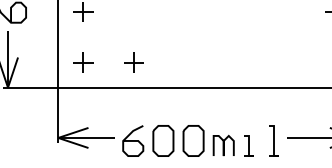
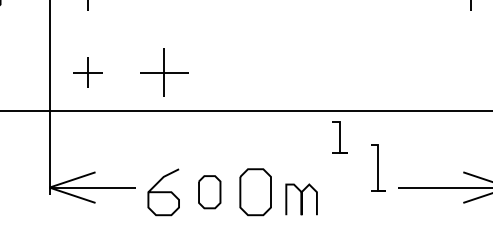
part: (133, 62) -> (164, 72), size x1.6
part: (163, 140) -> (209, 191), size x0.7
line: (273, 140) -> (377, 167), moved
line: (248, 145) -> (339, 136), moved

